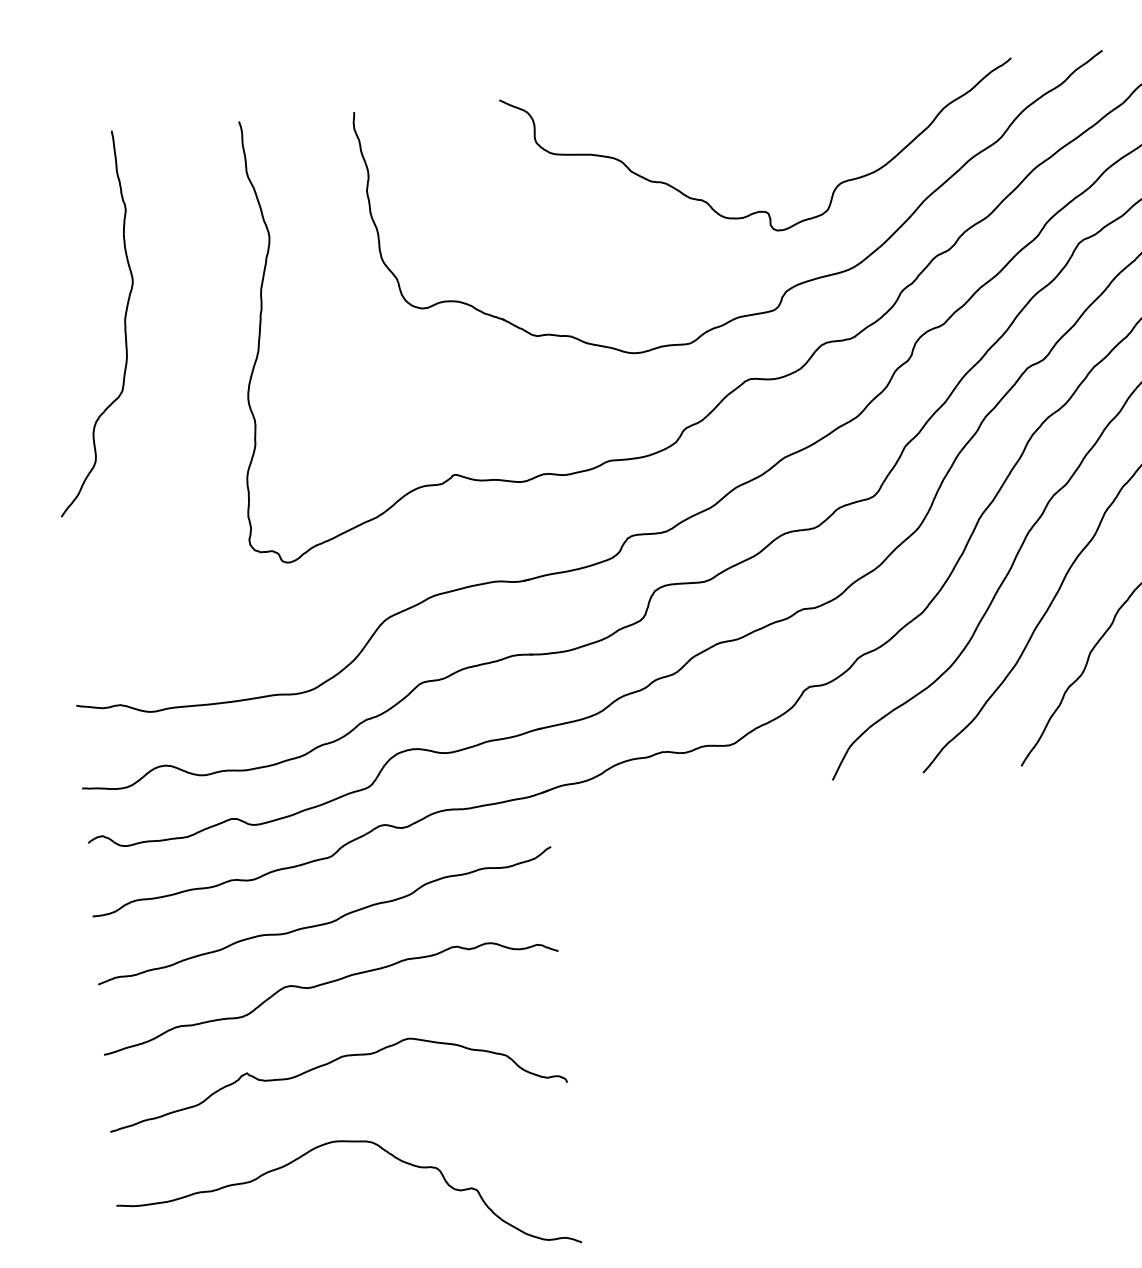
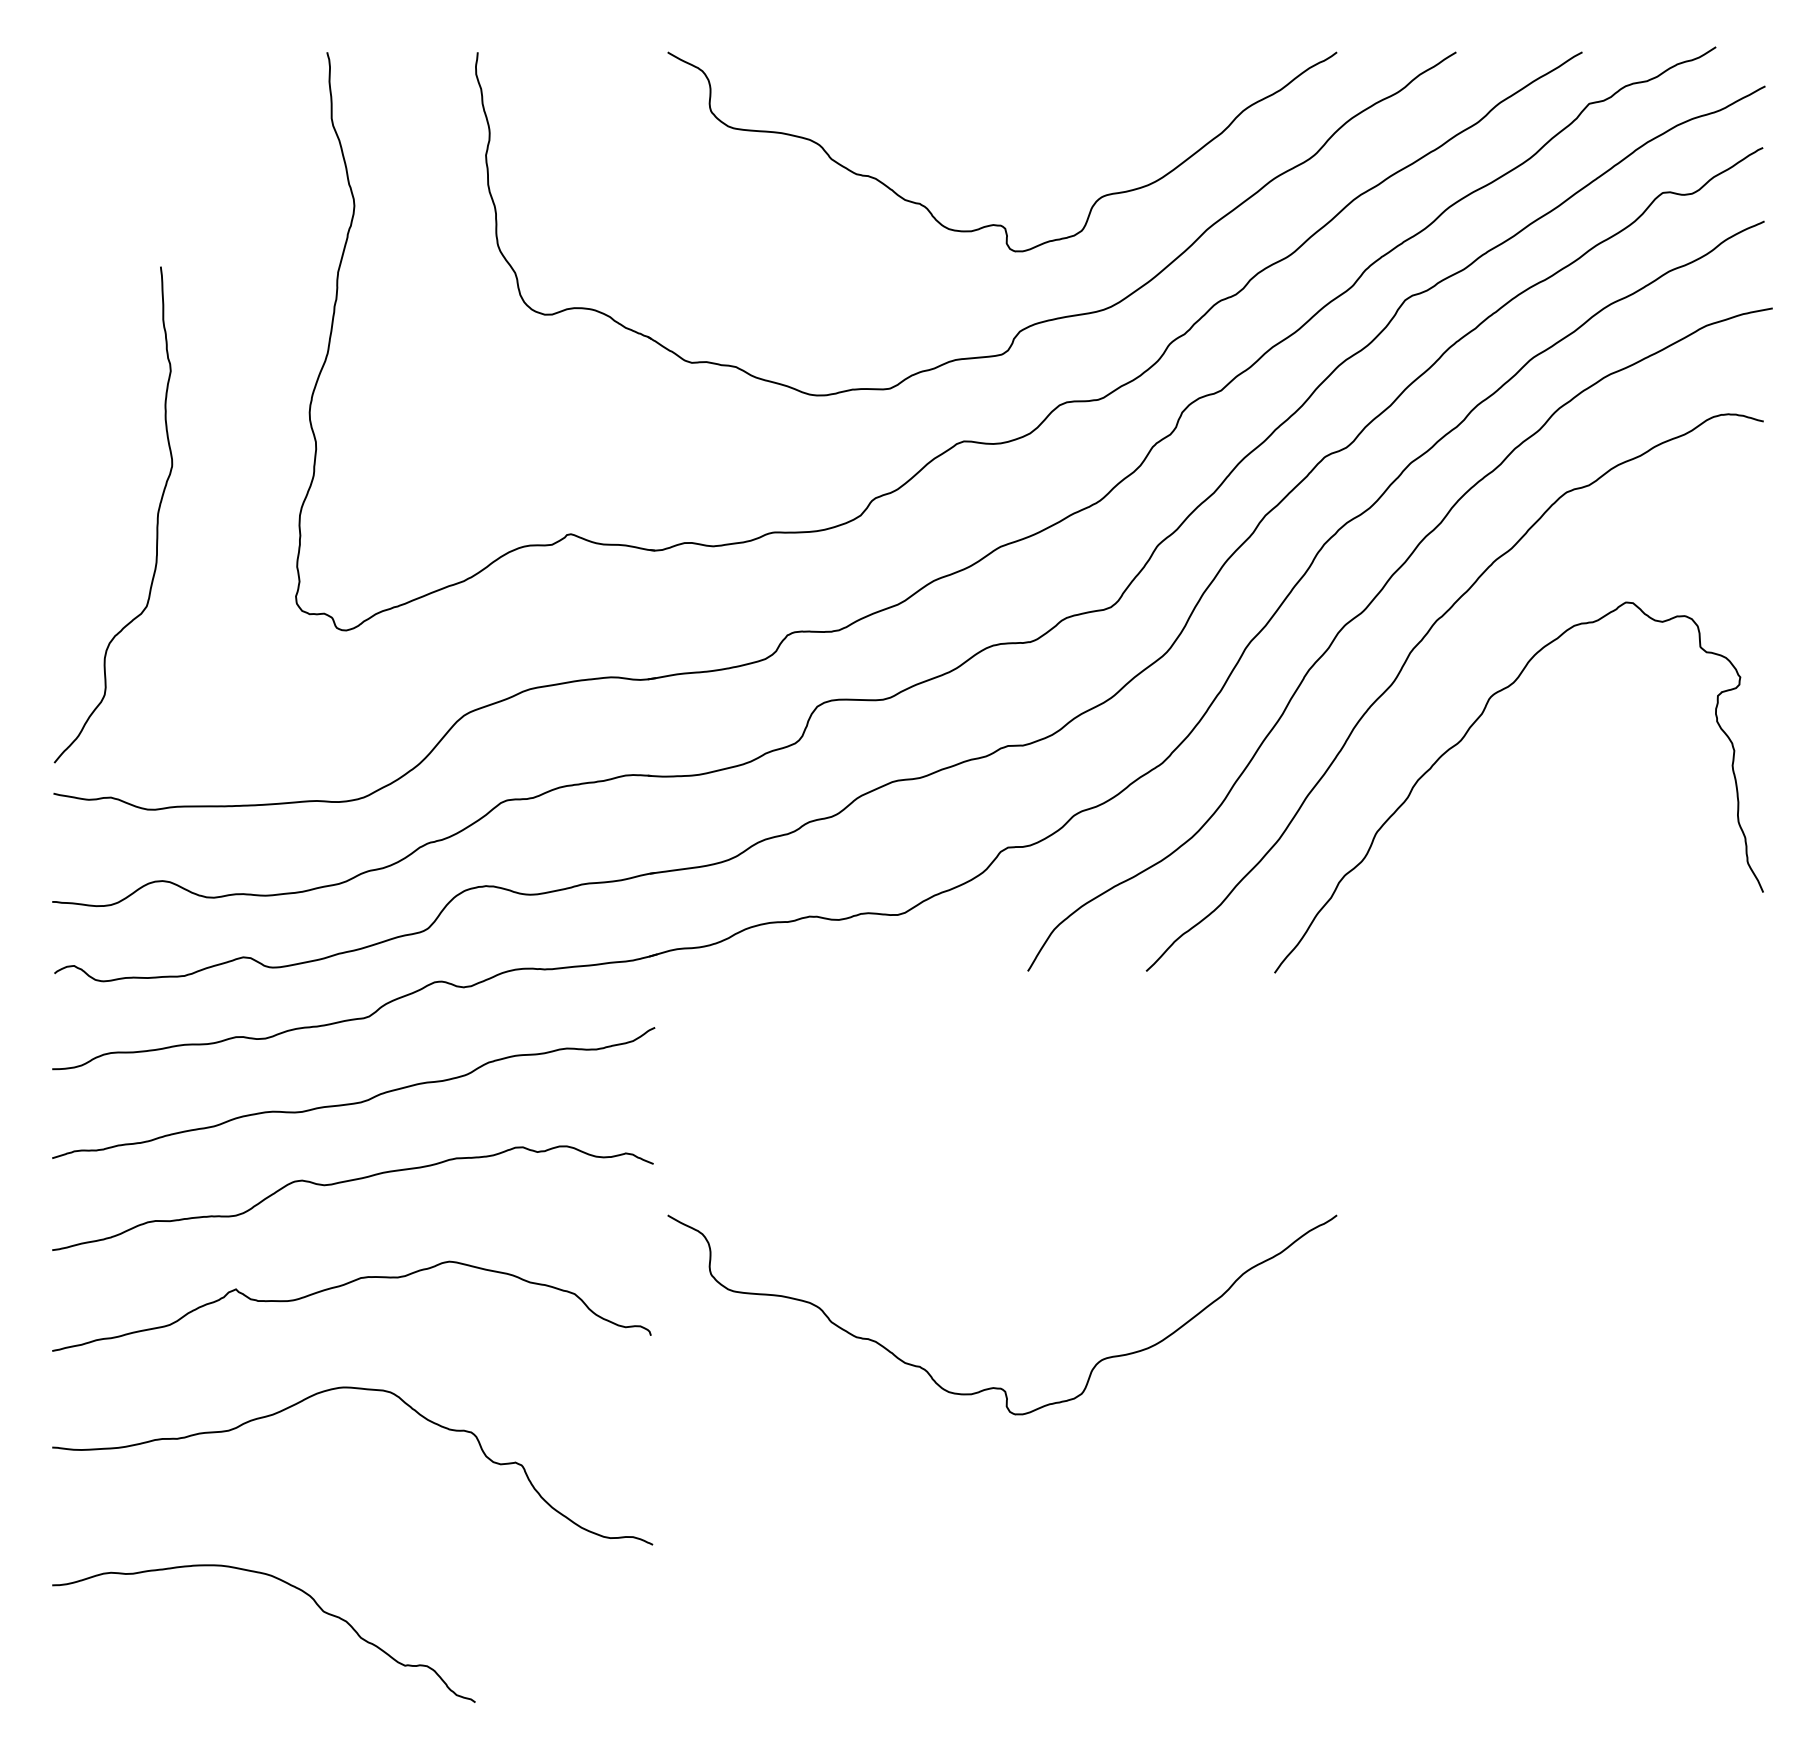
curve: (124, 323) -> (156, 518), moved
curve: (837, 1100) -> (1000, 1387), added

